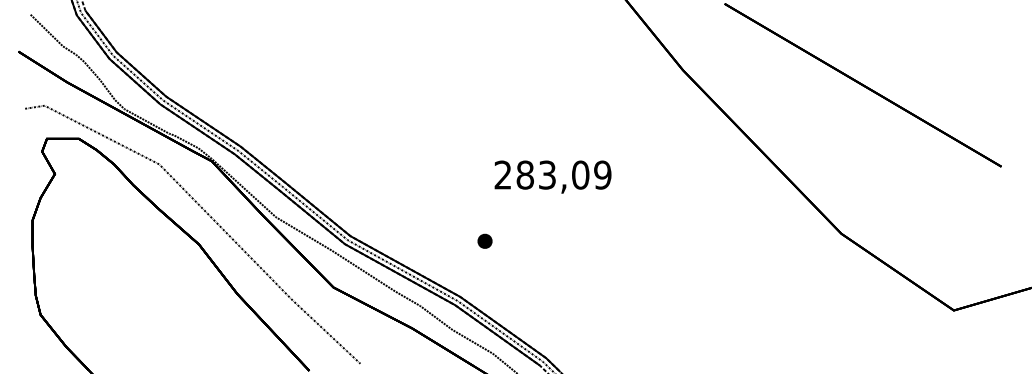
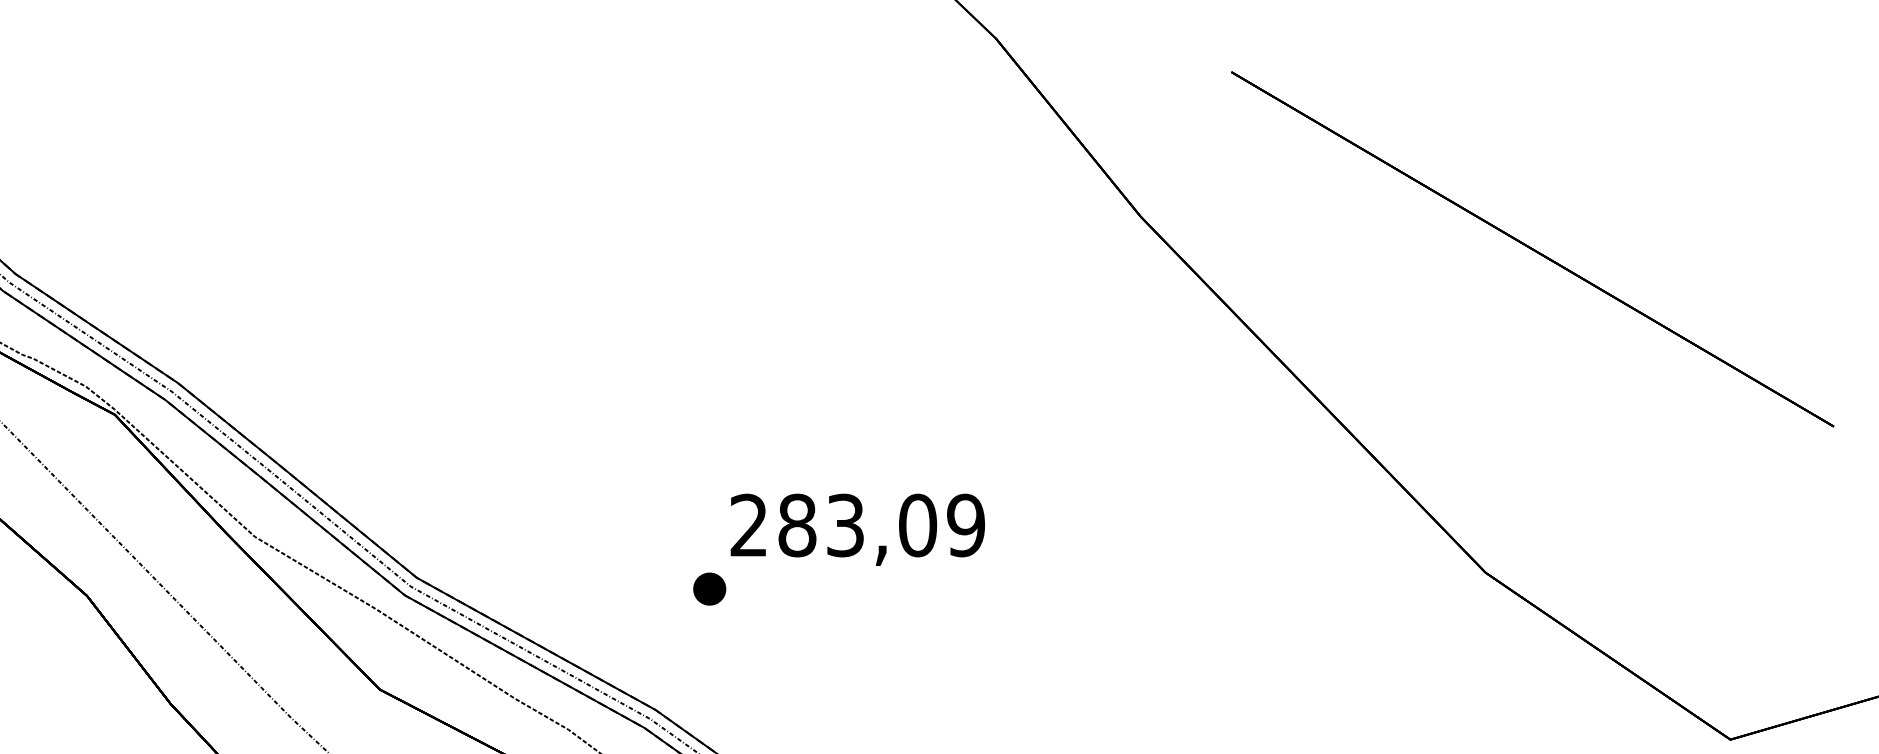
text: (552, 176) -> (856, 528), moved

